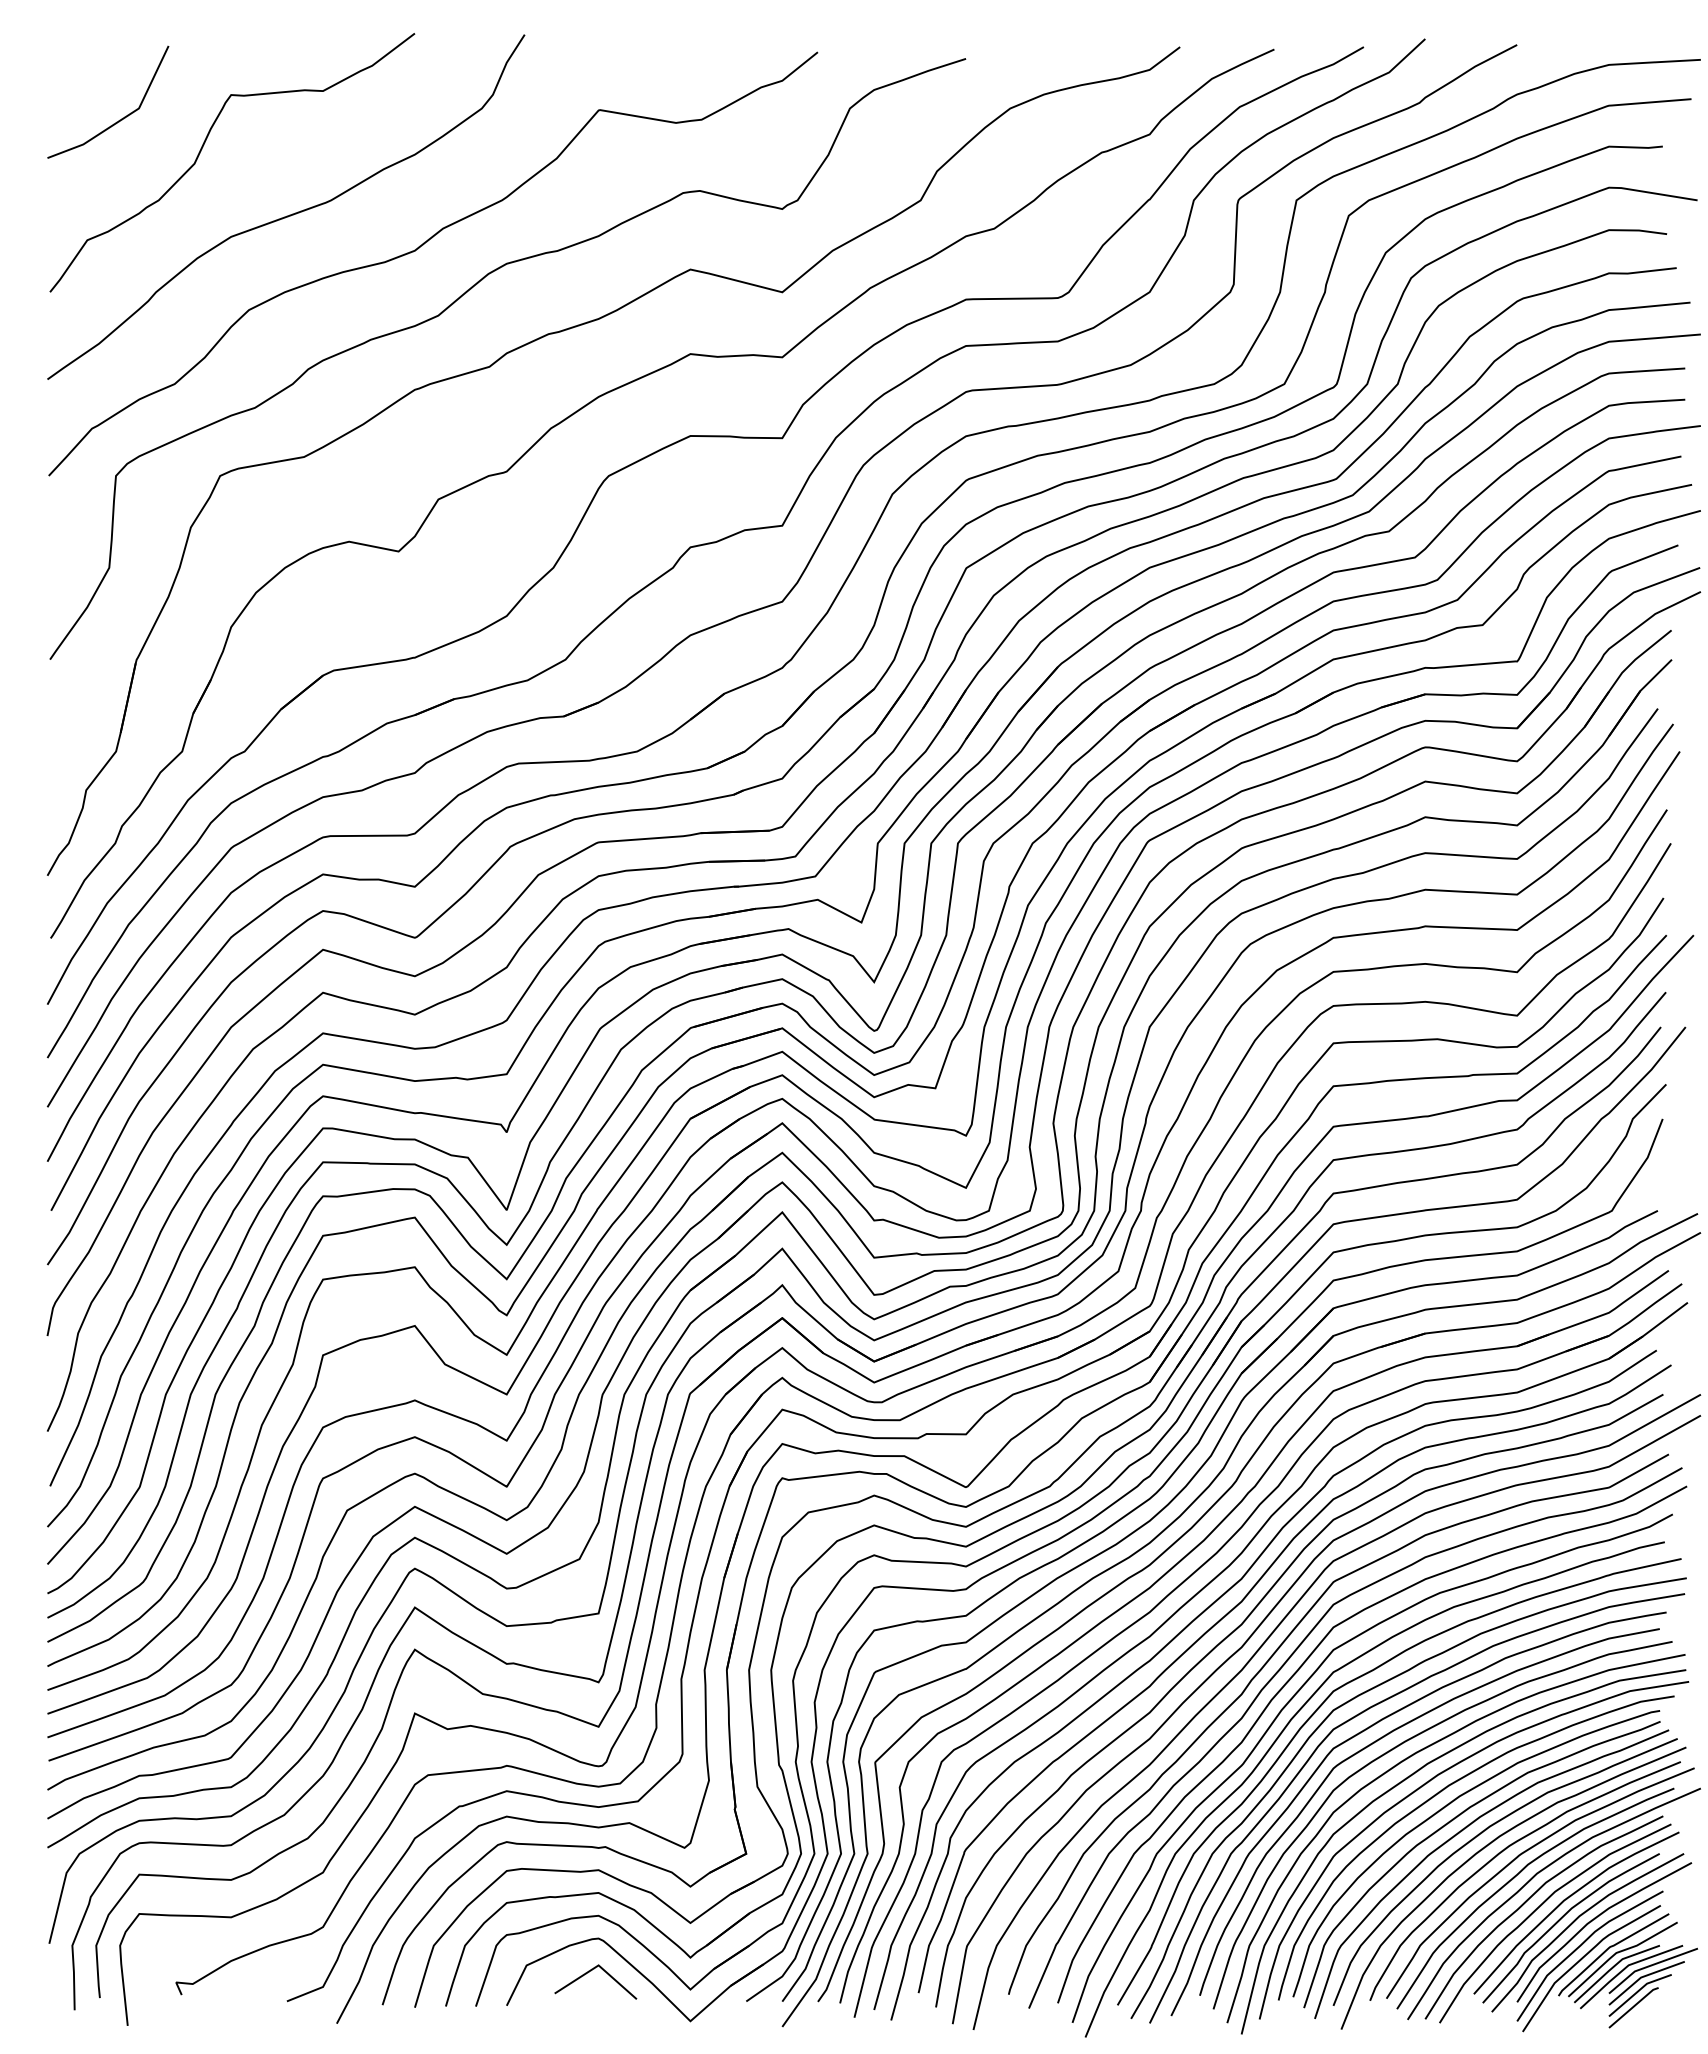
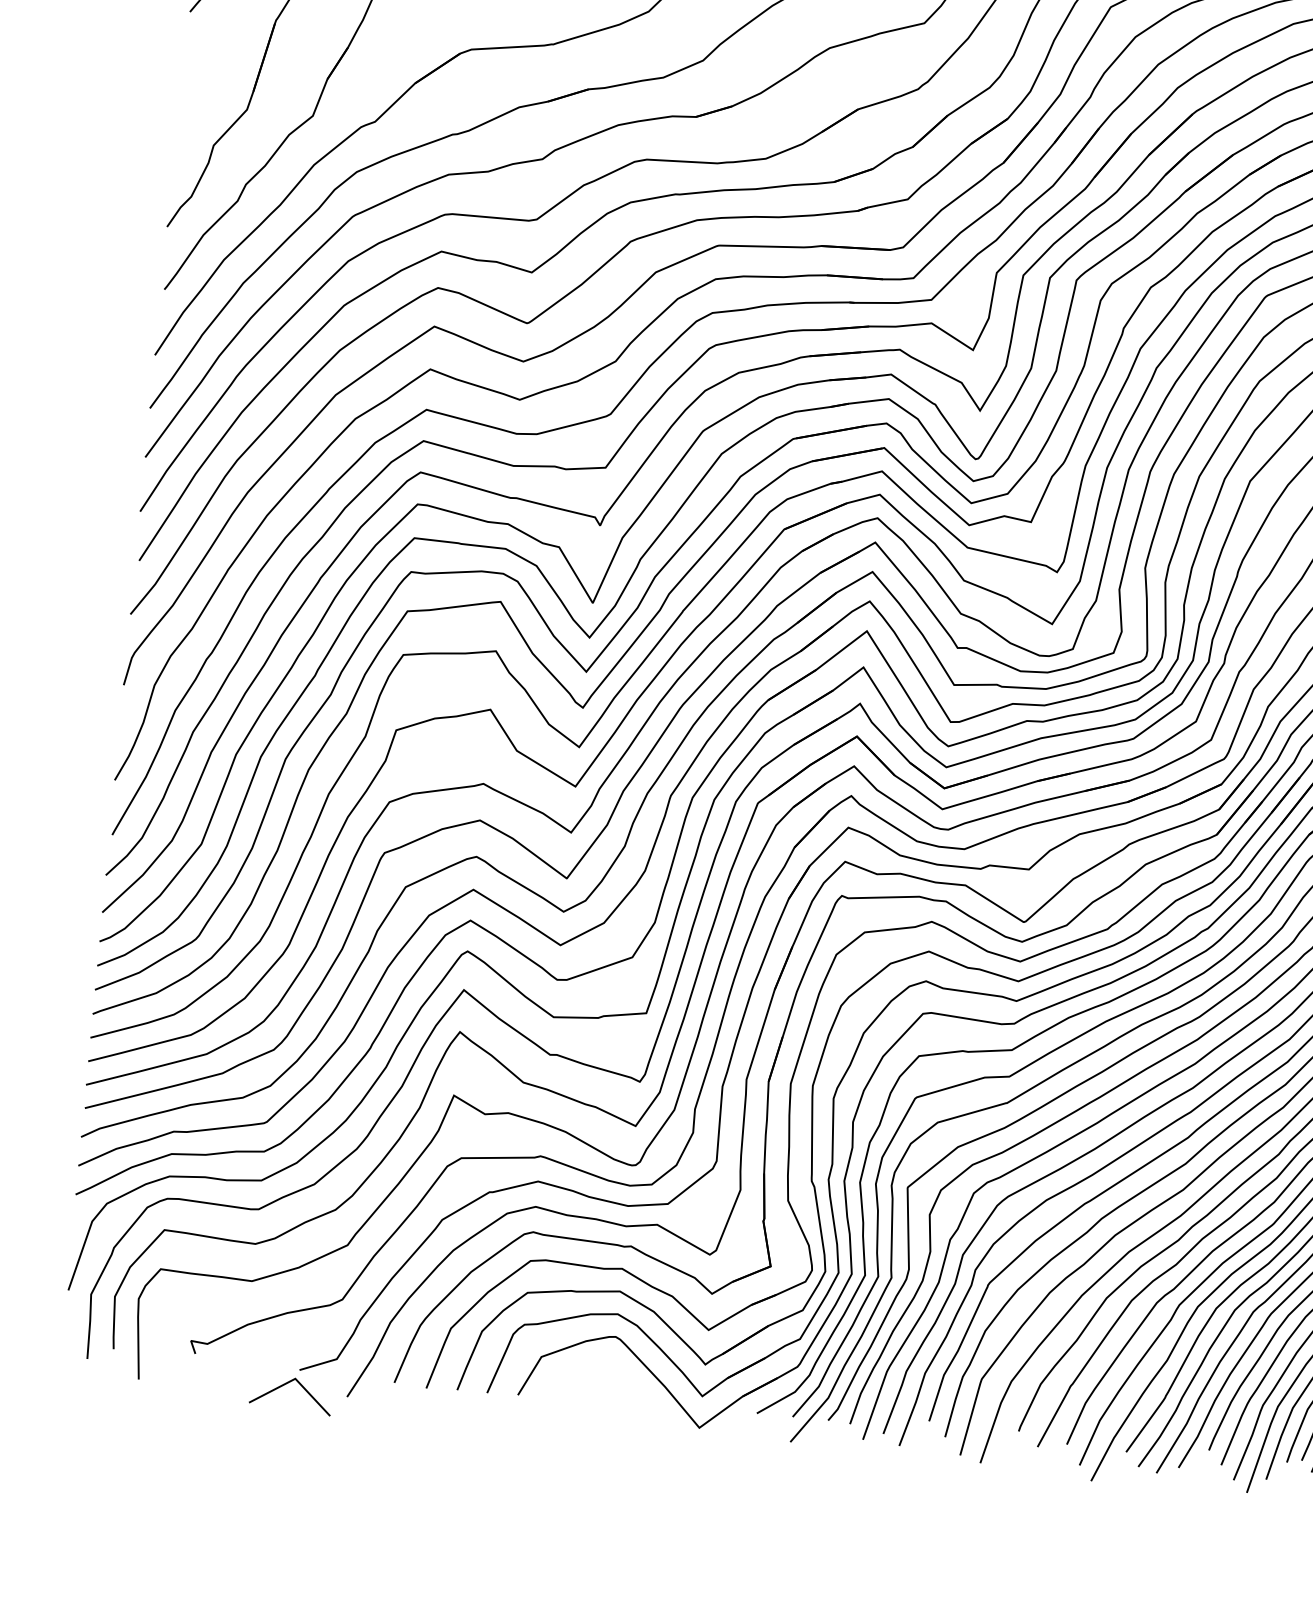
line: (591, 1971) -> (287, 1384), moved

